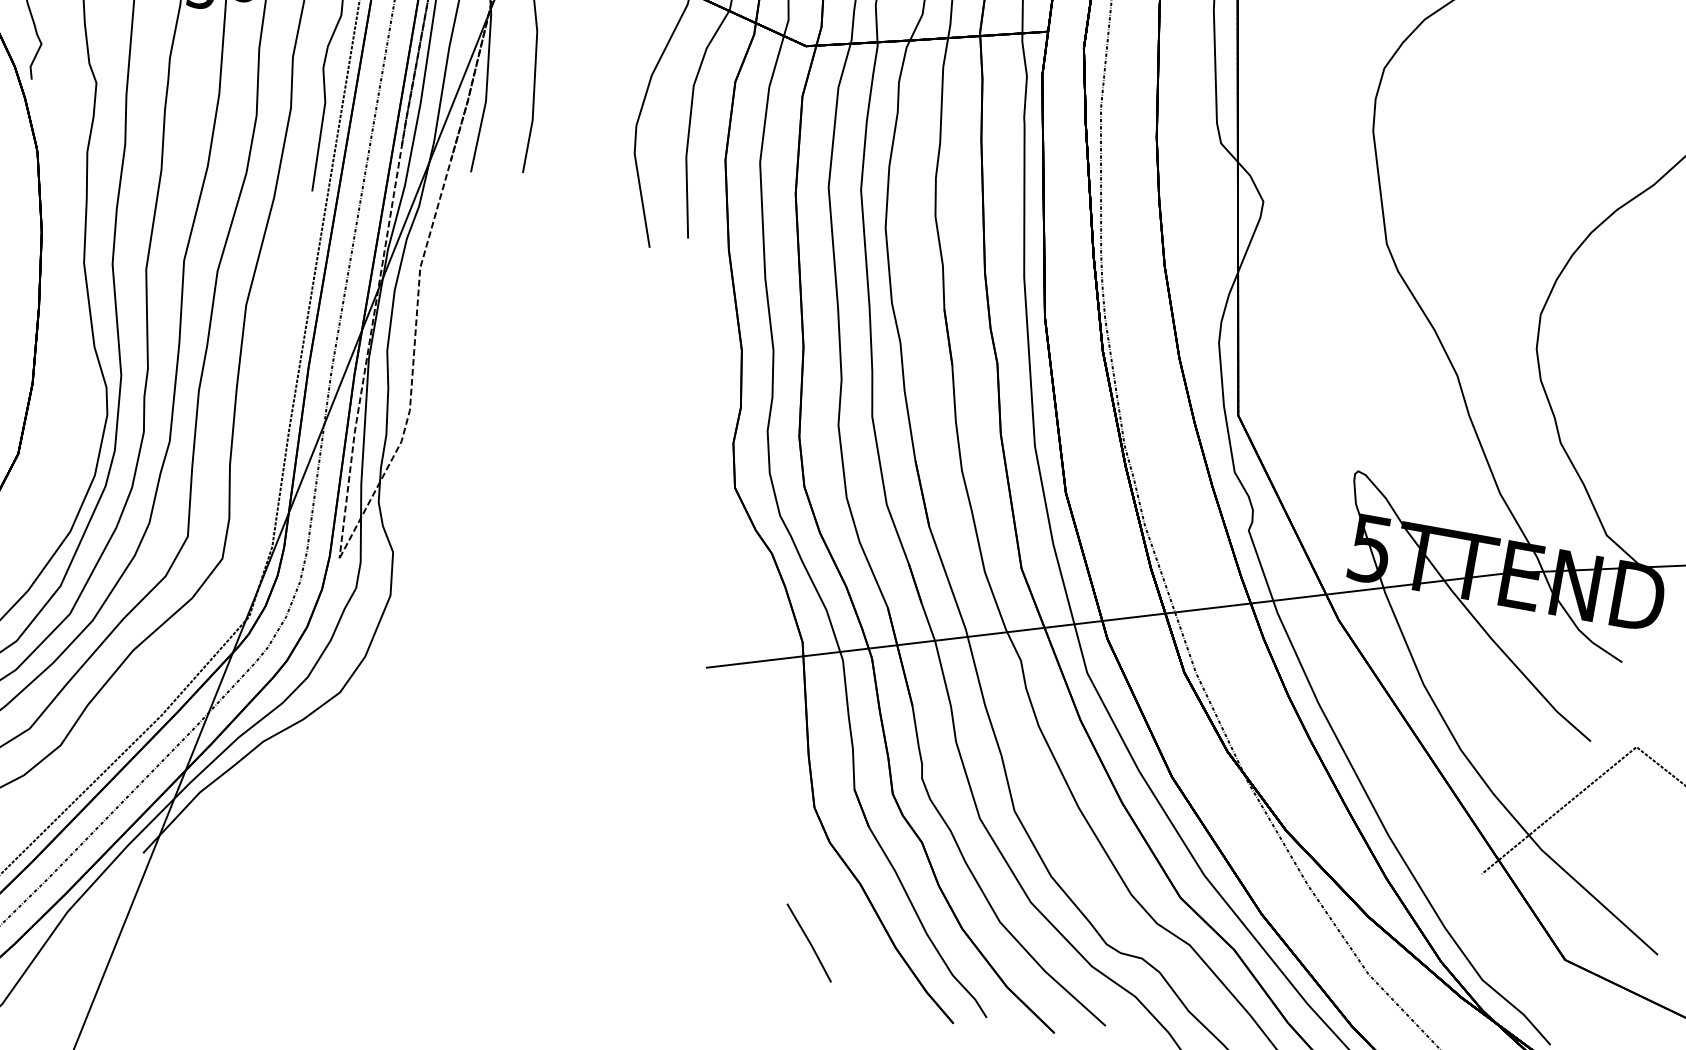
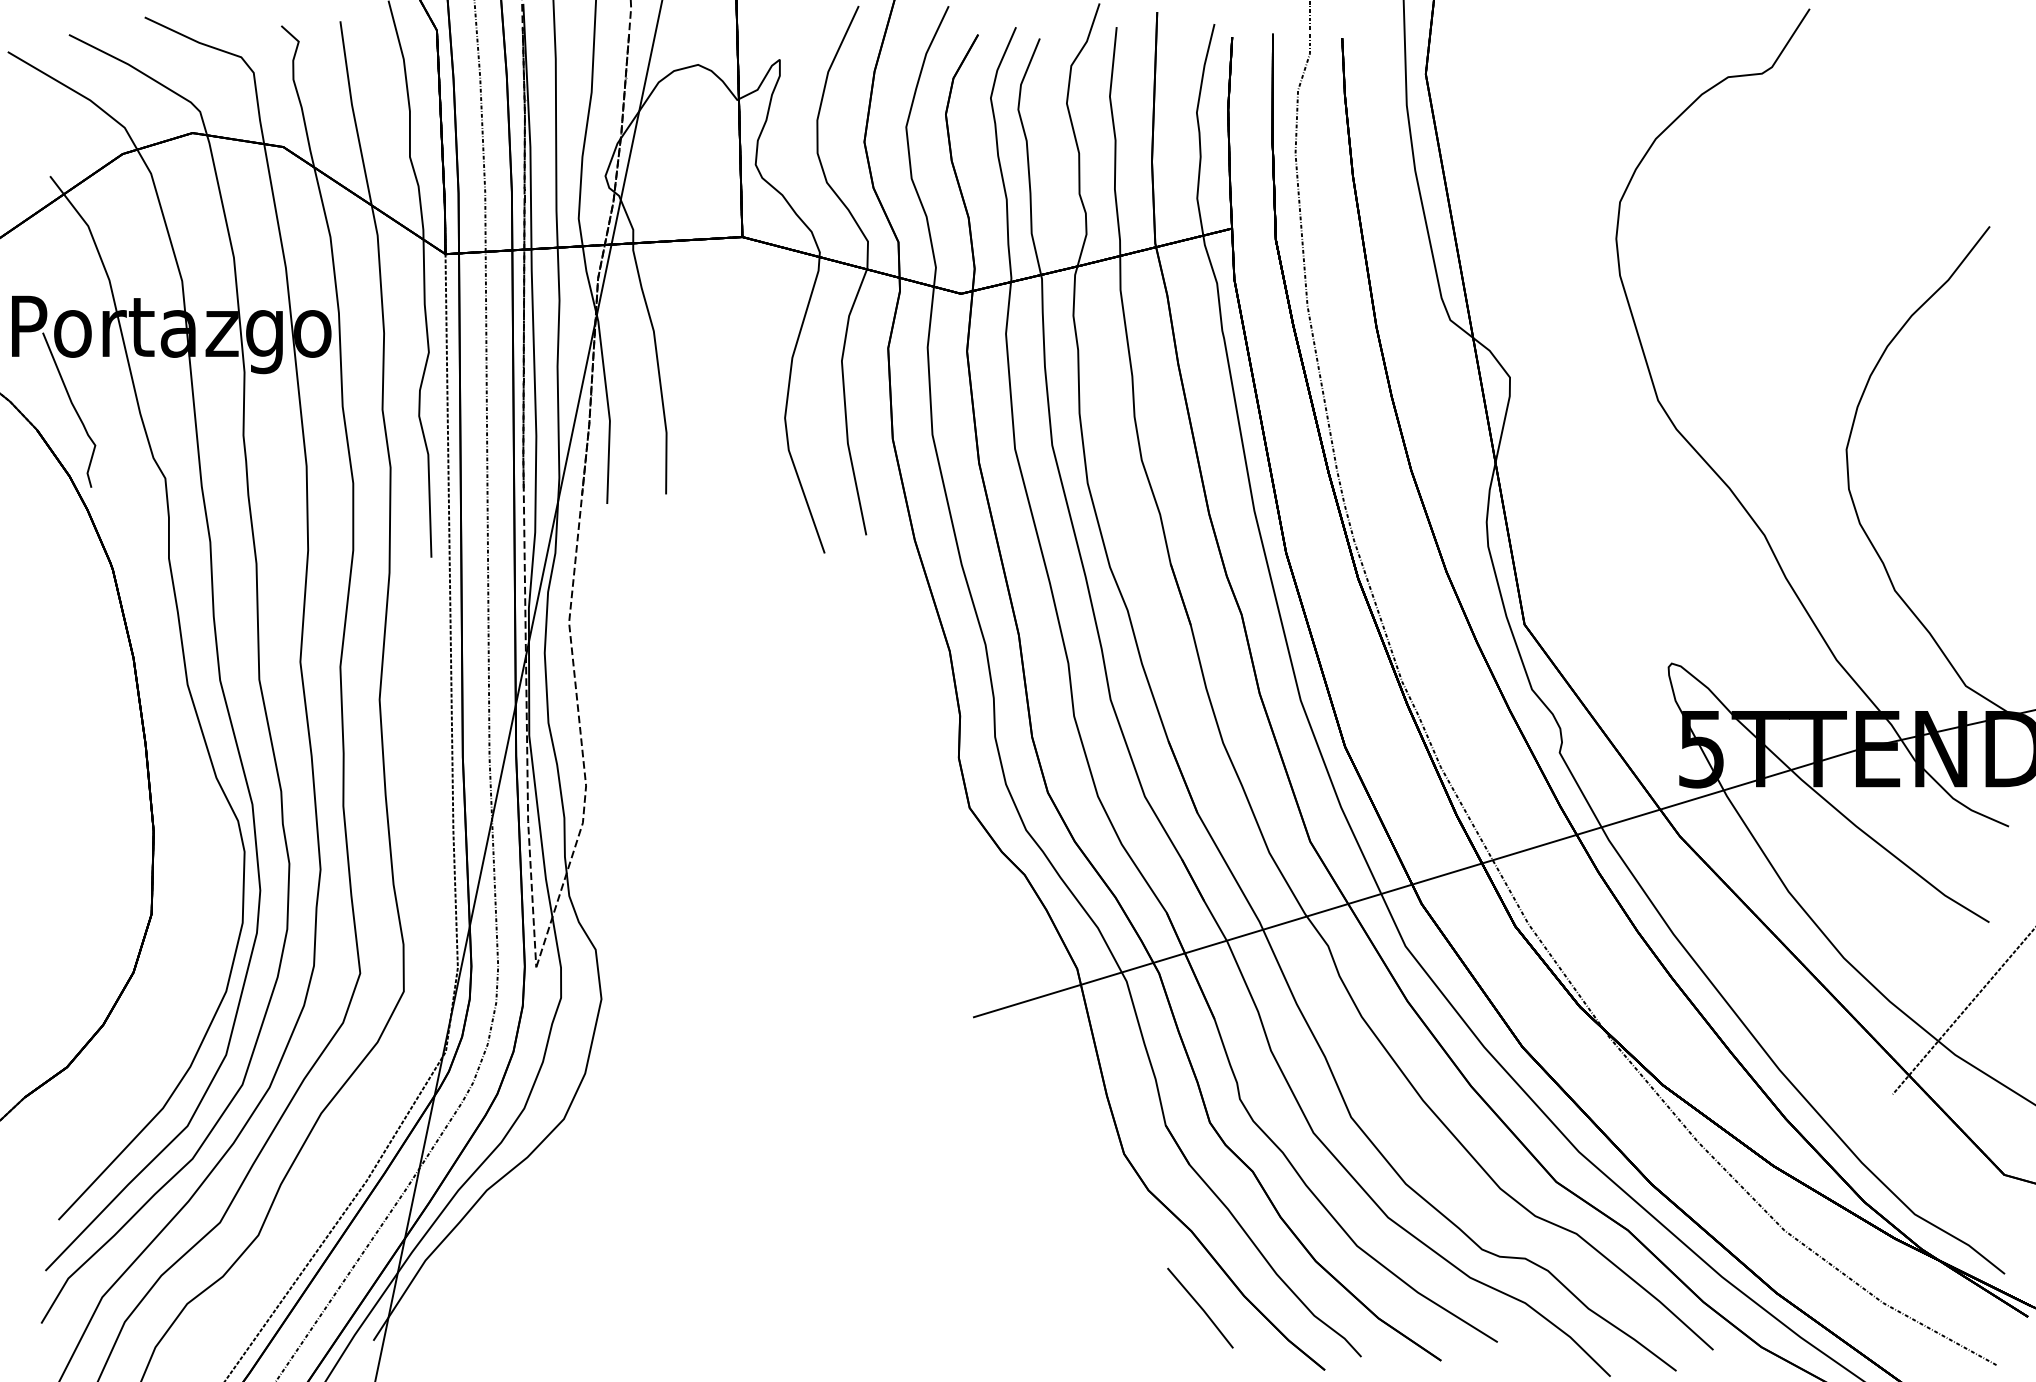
part: (809, 942) -> (1200, 1307), moved

